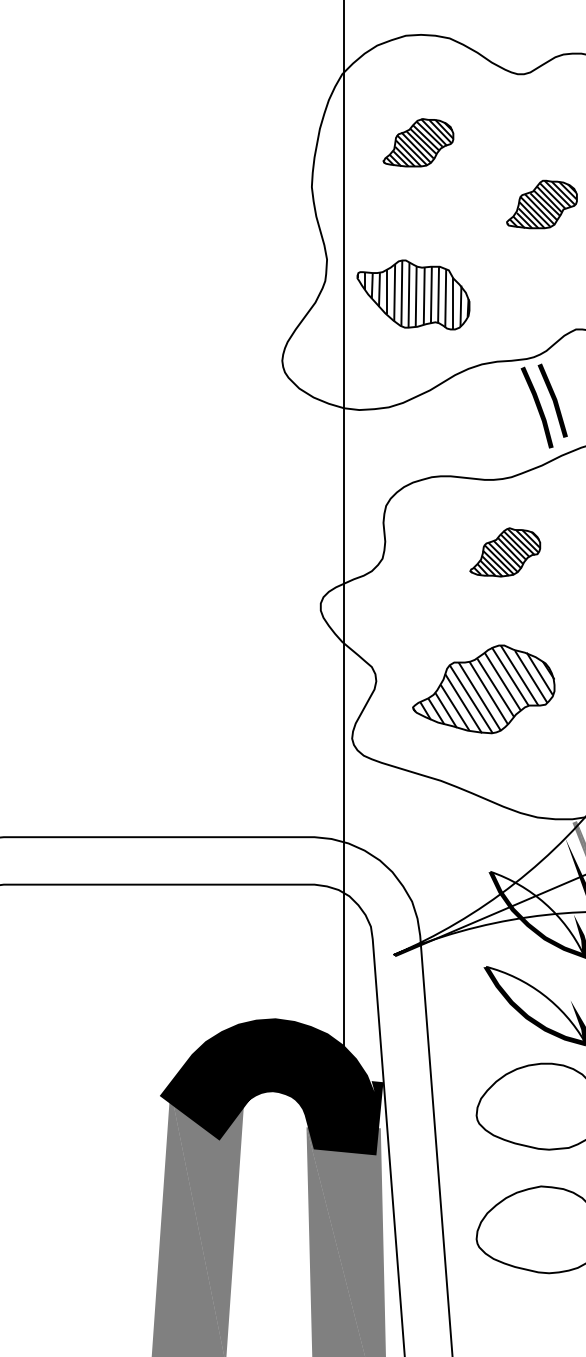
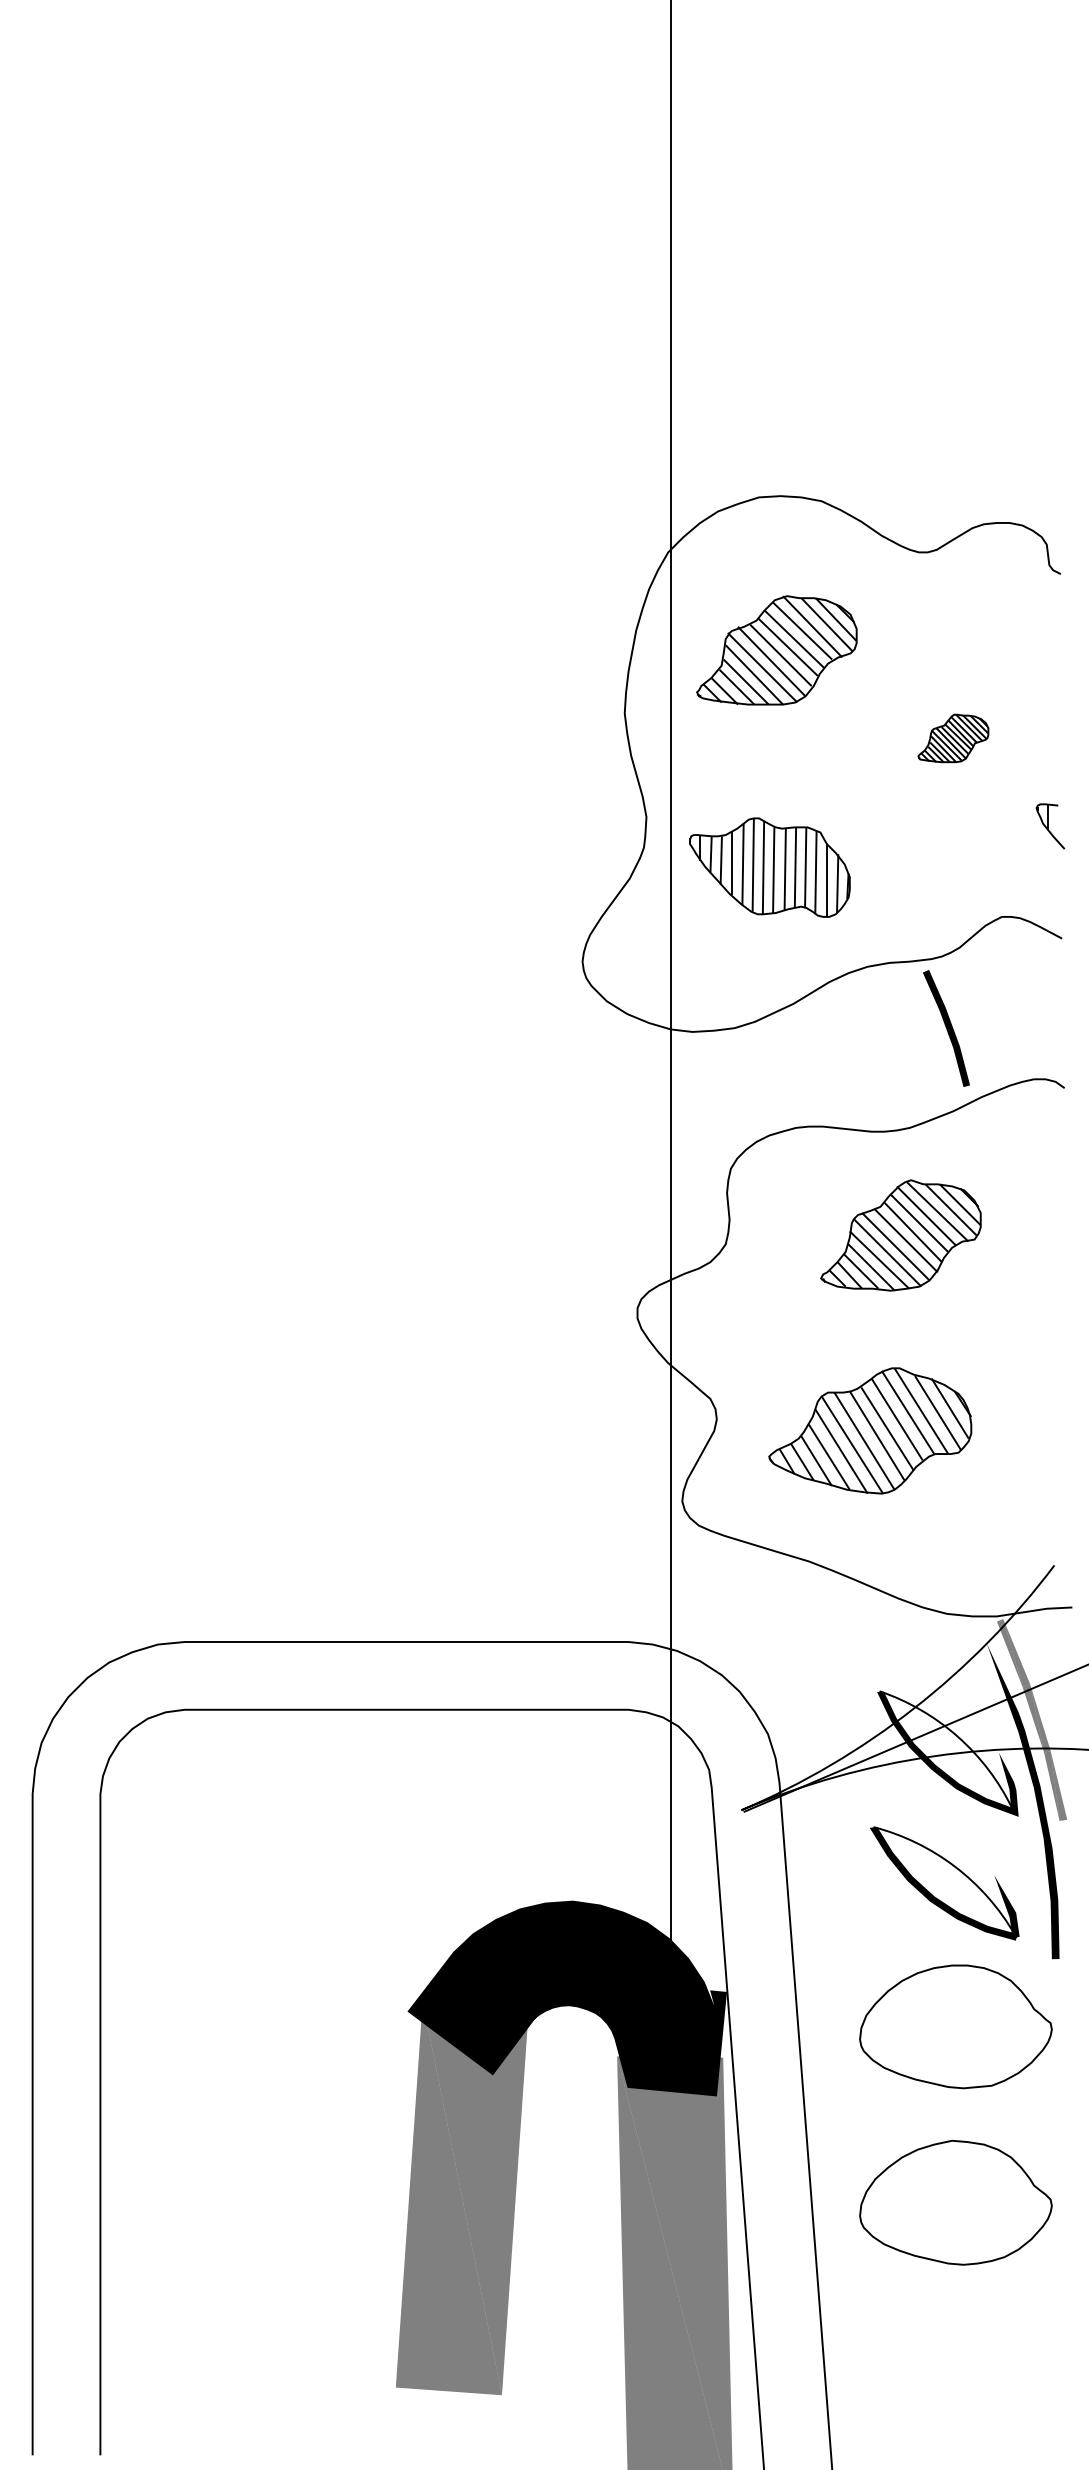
part: (418, 142) -> (776, 649), size x1.6
part: (542, 204) -> (953, 738), size x0.7
line: (552, 400) -> (968, 1018), removed
part: (504, 551) -> (900, 1234), size x1.6

